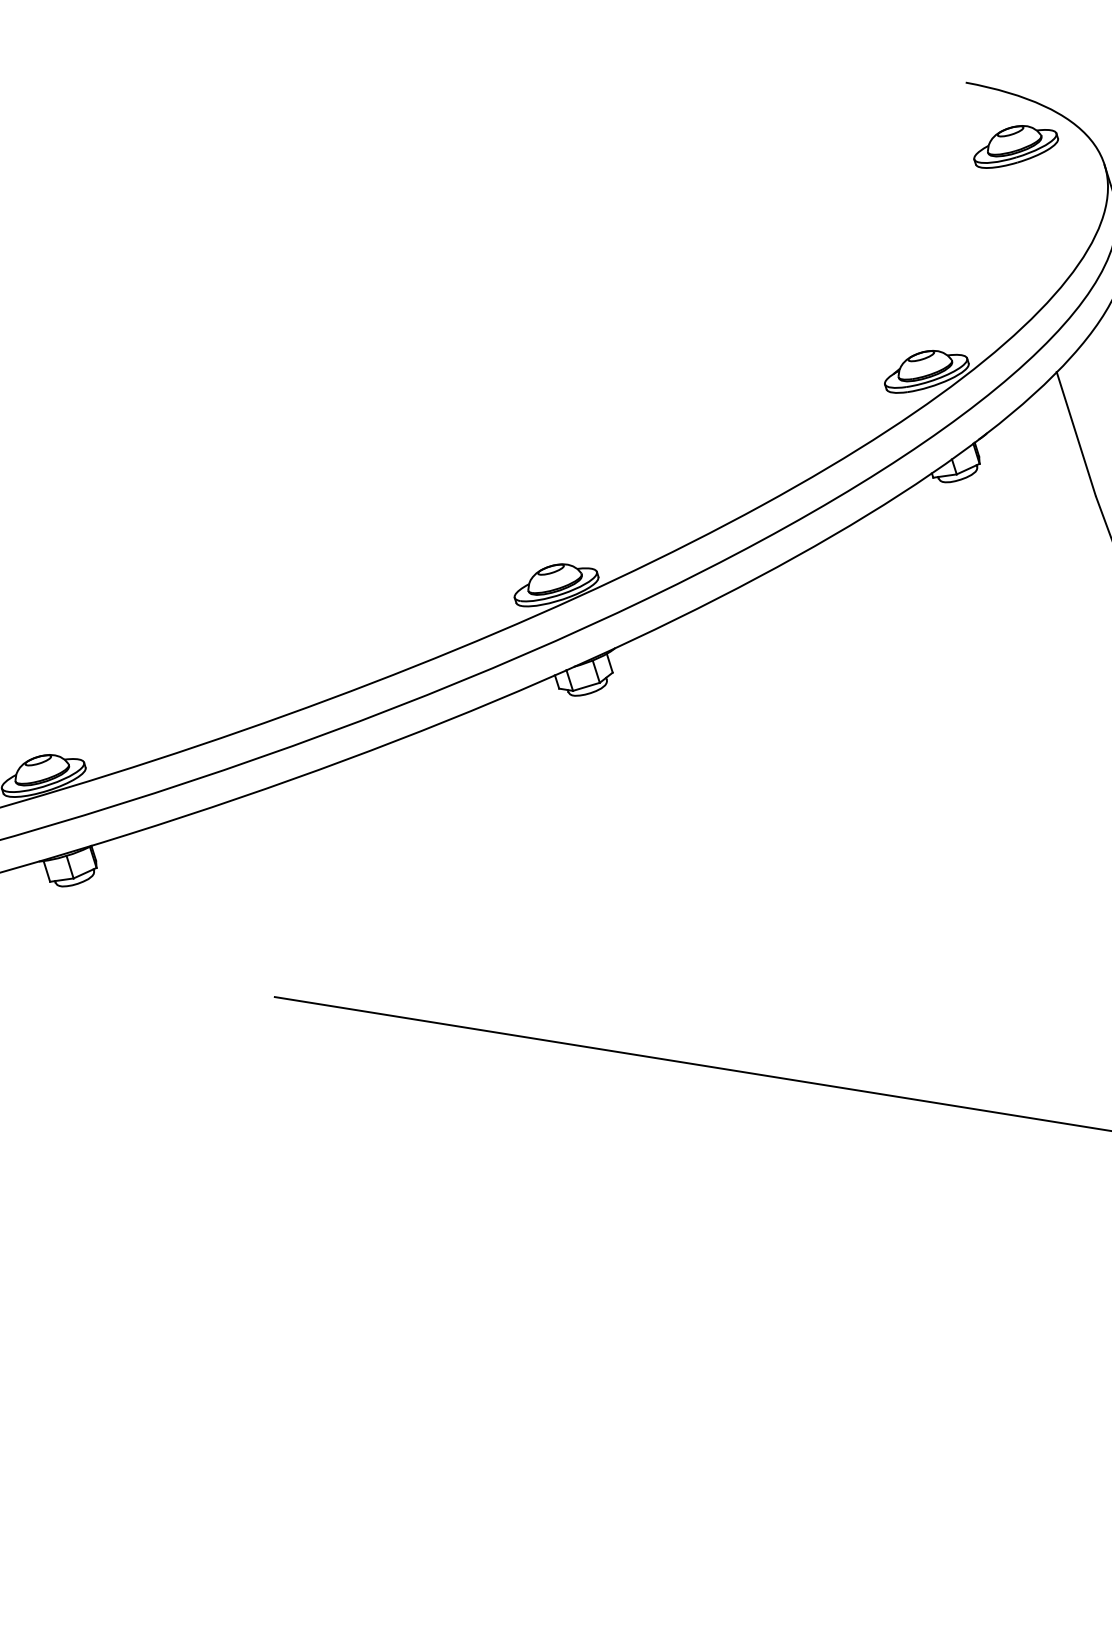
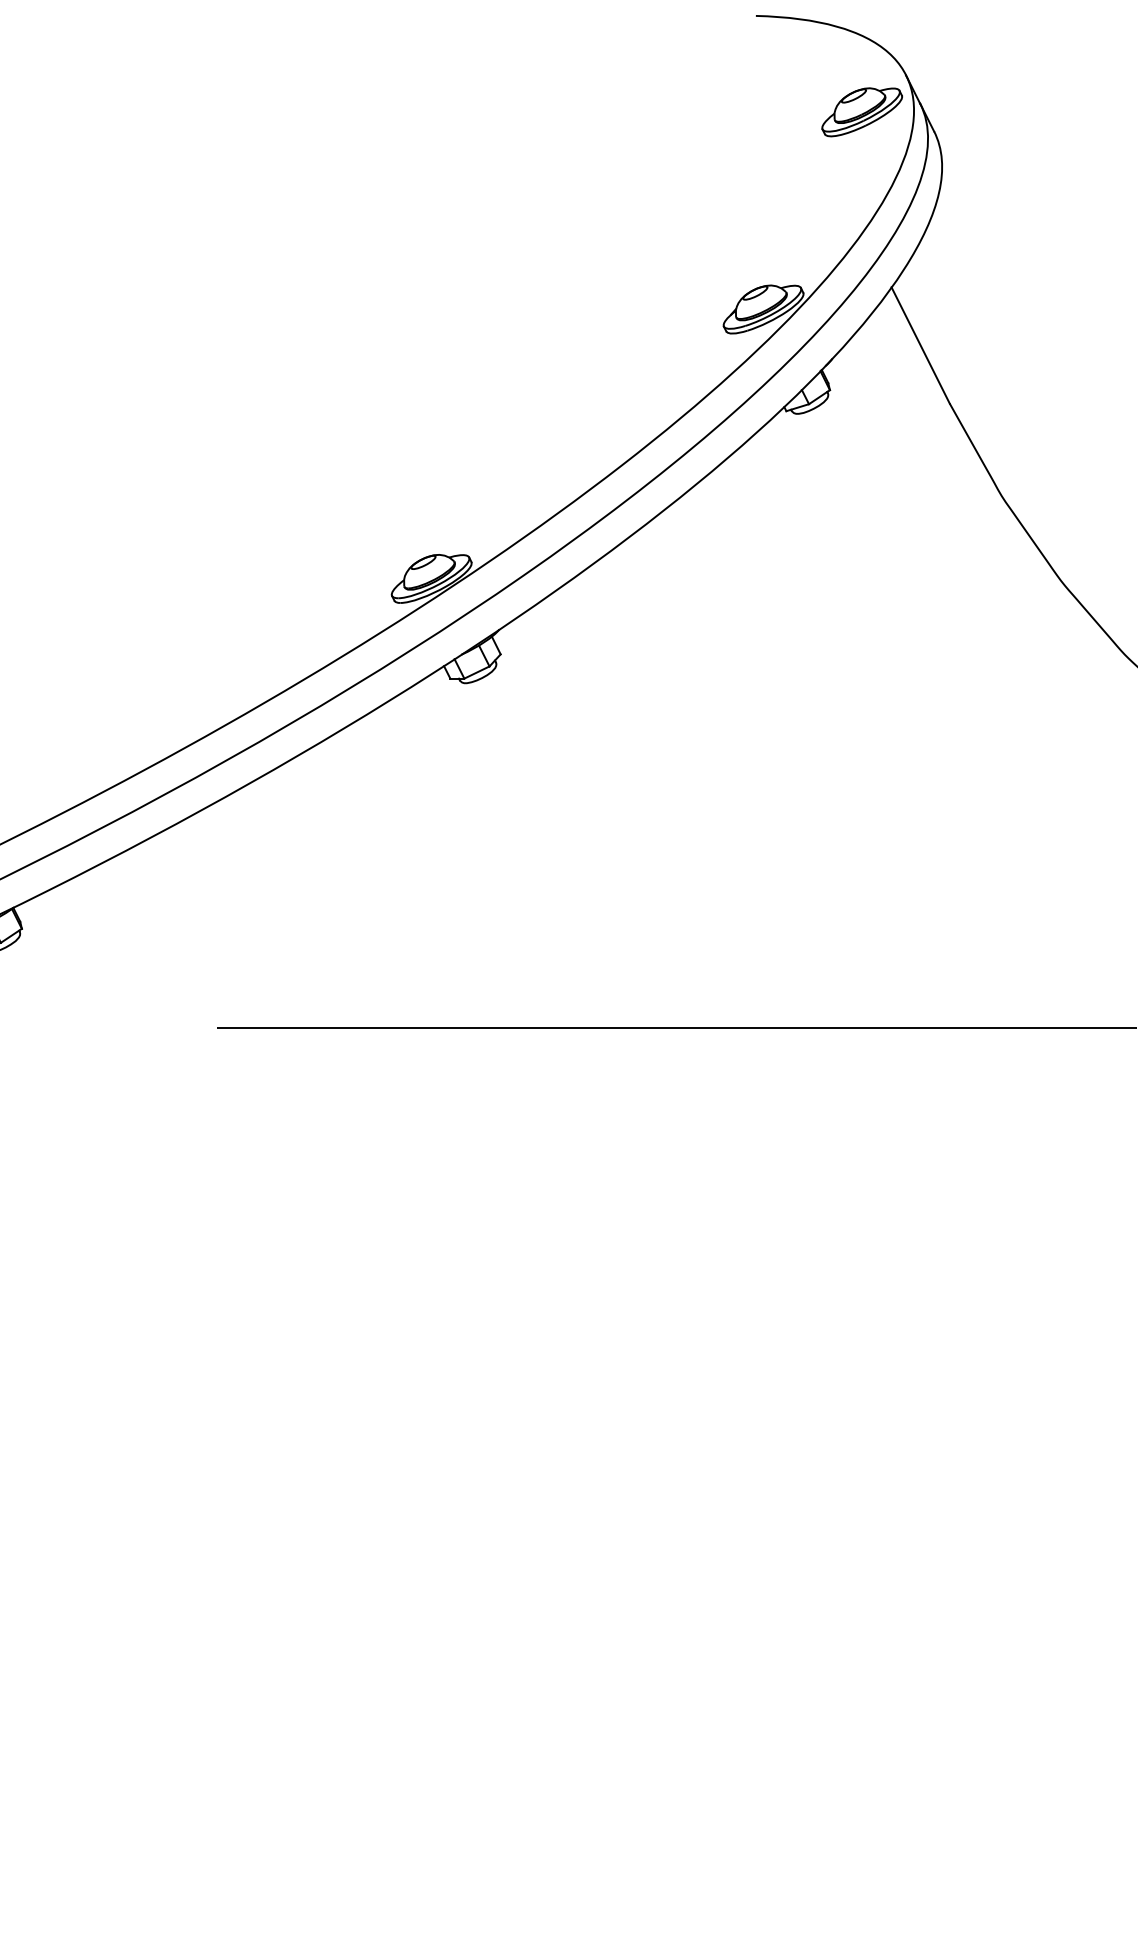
part: (1015, 148) -> (861, 112), moved

